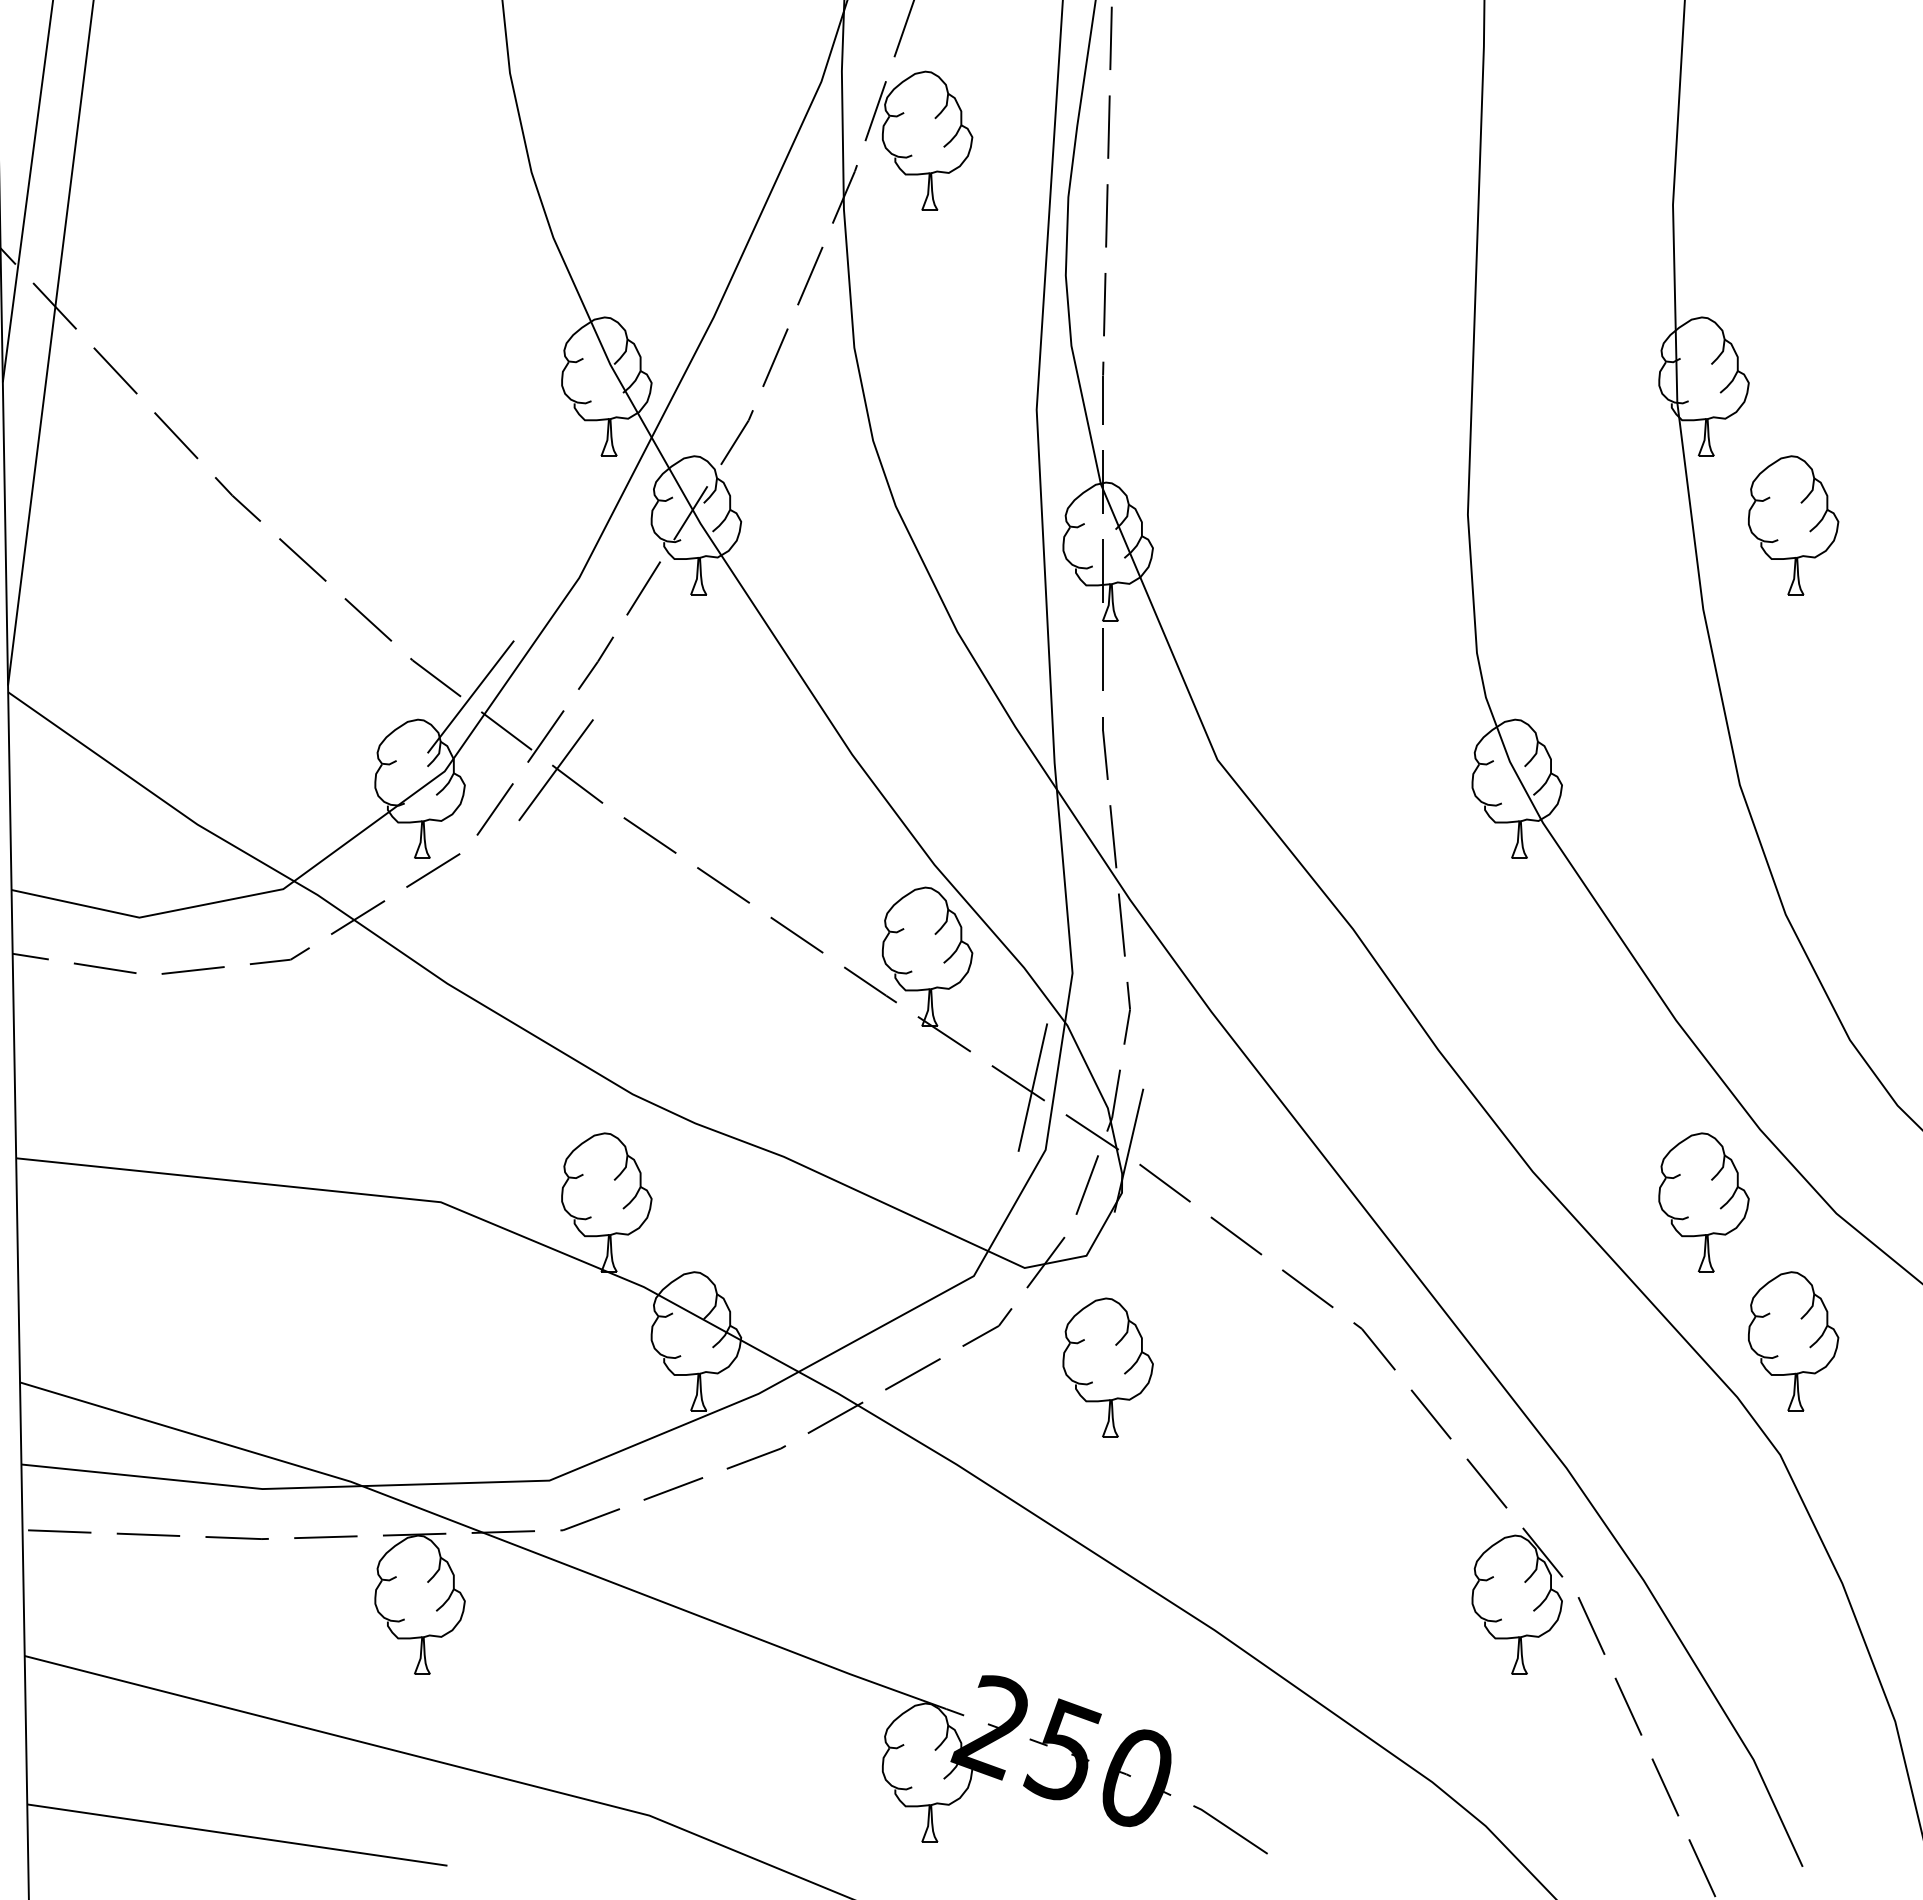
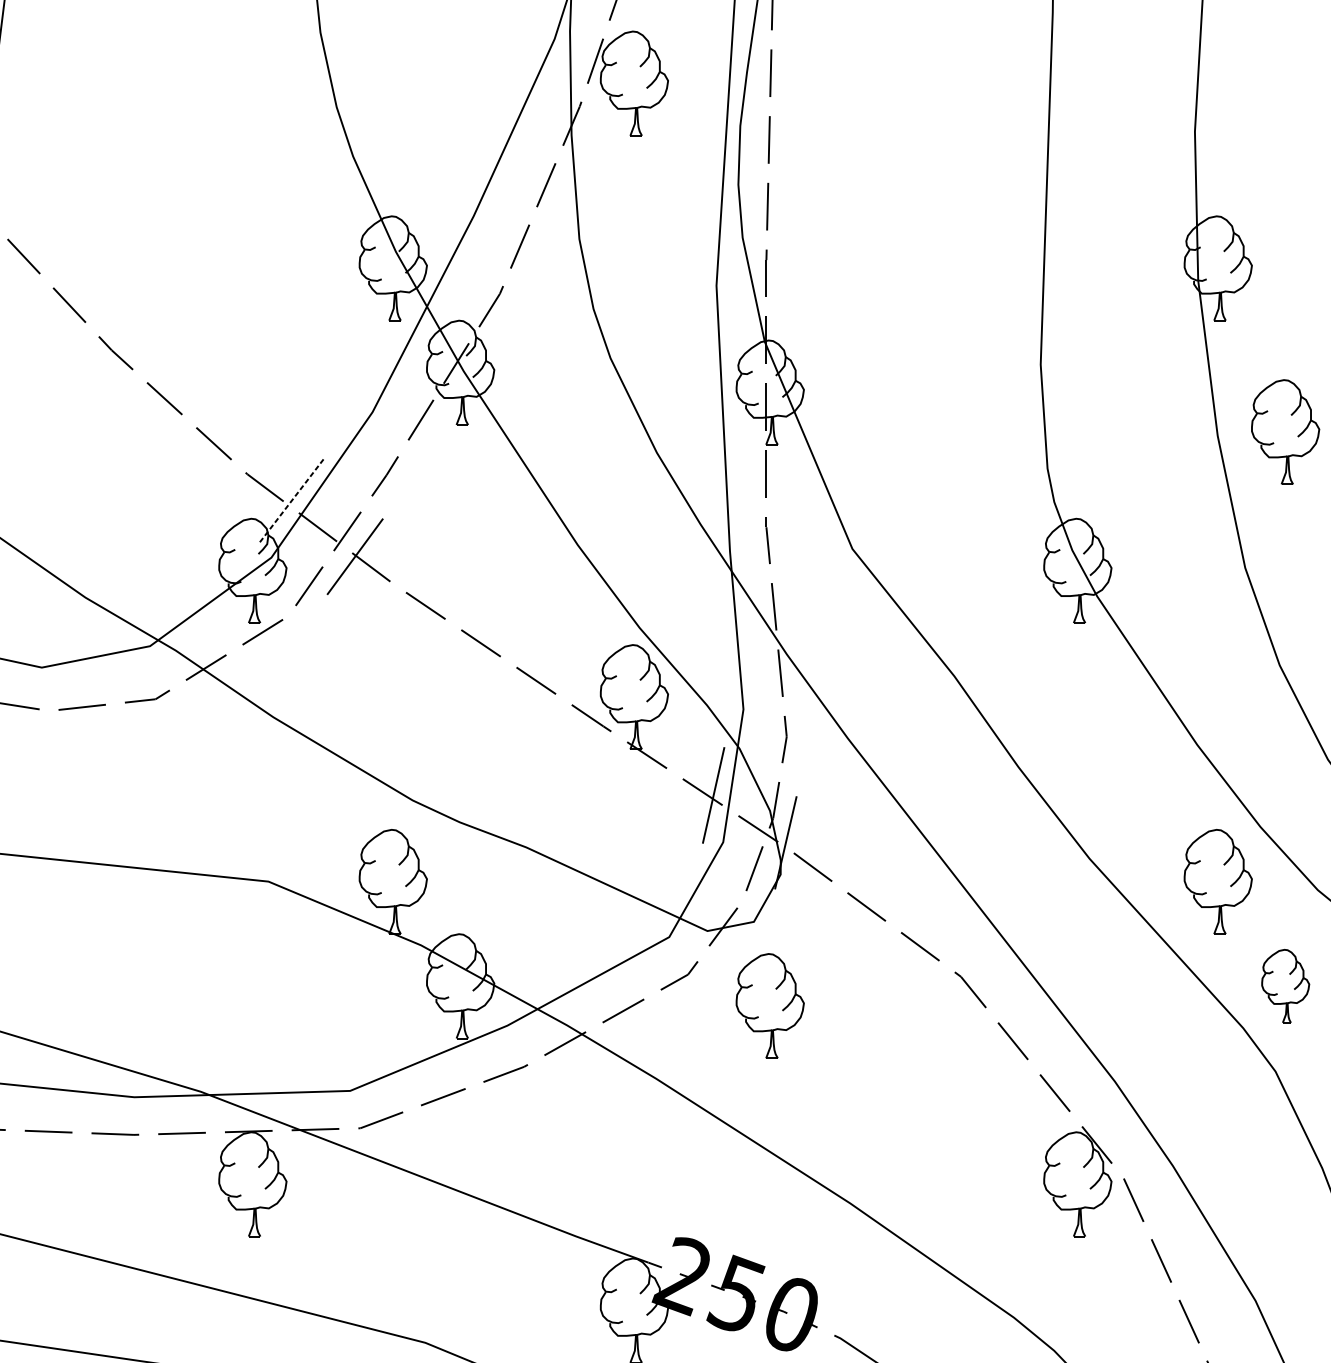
part: (1793, 525) -> (1285, 432), moved
line: (470, 696) -> (290, 501), solid -> dashed
part: (1793, 1341) -> (1285, 986), size x0.7

